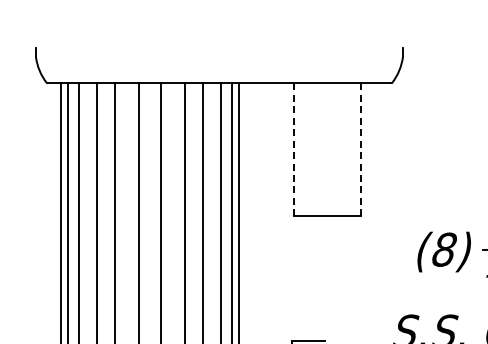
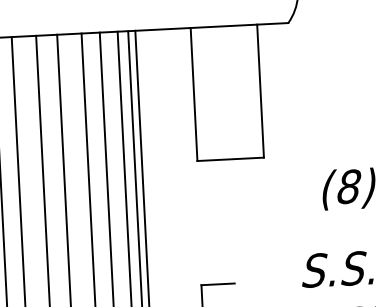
line: (294, 149) -> (194, 94), dashed -> solid
line: (360, 149) -> (260, 90), dashed -> solid

